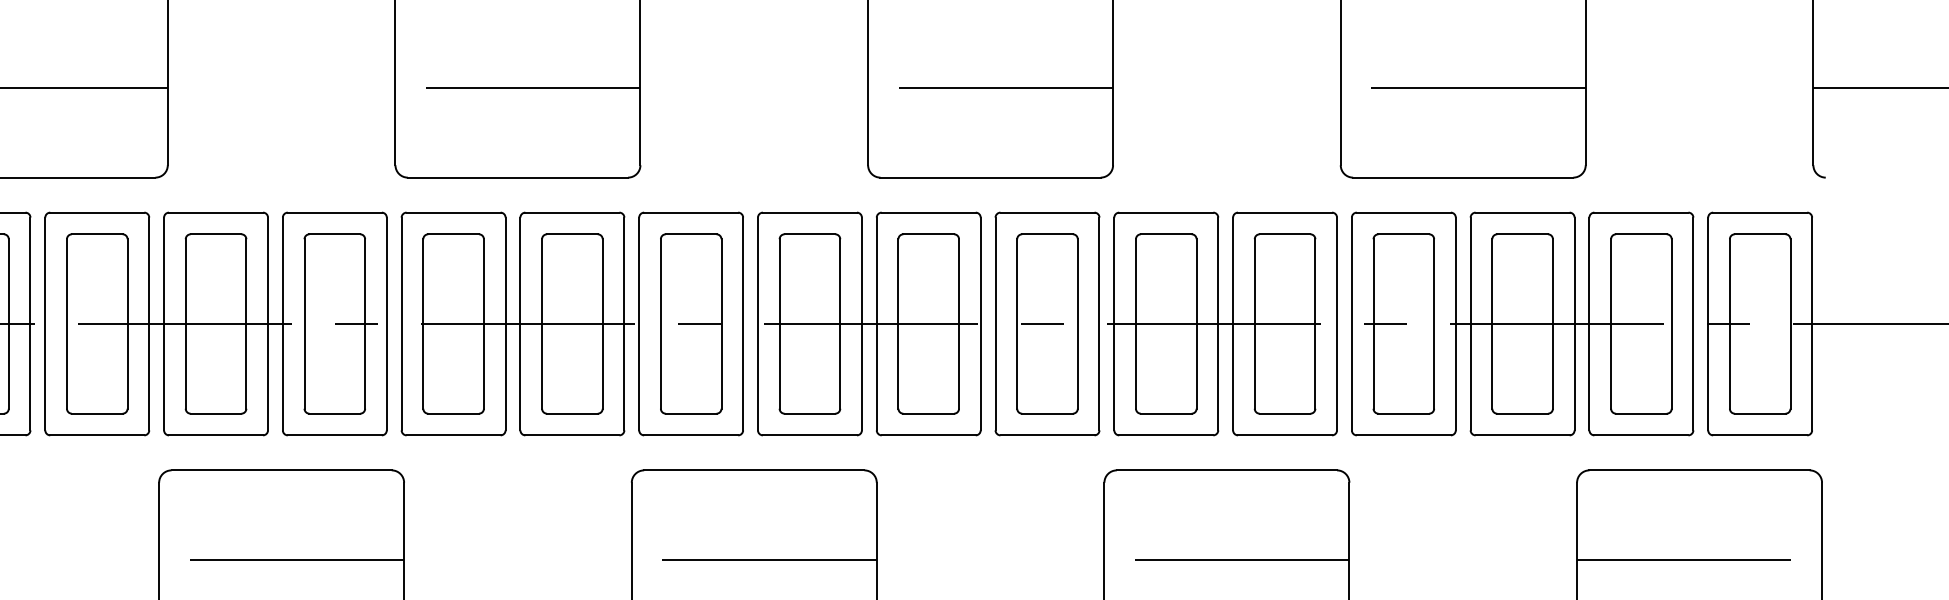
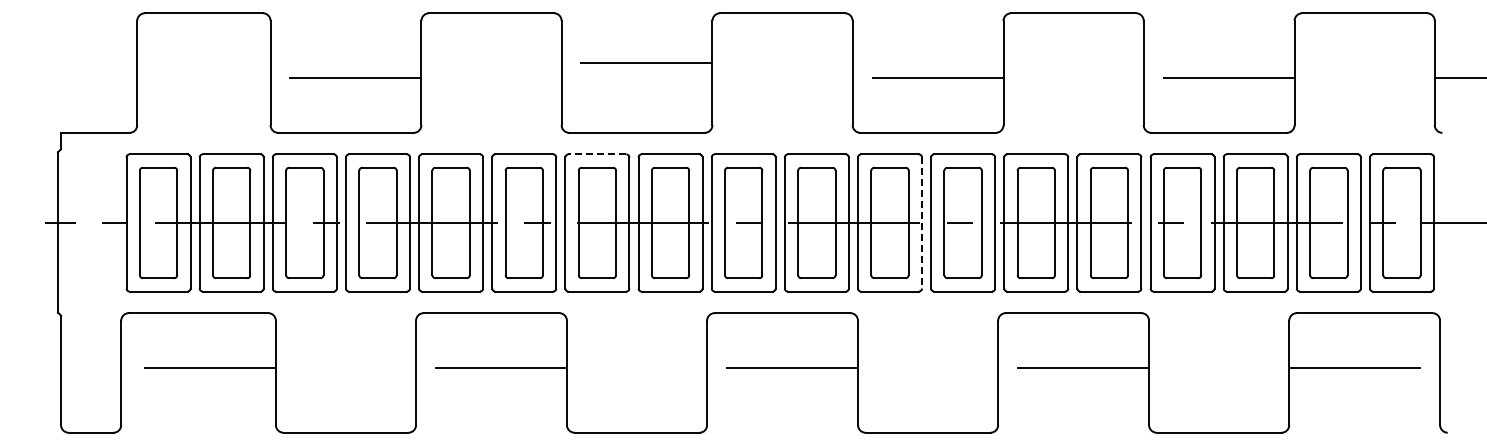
line: (517, 87) -> (636, 62), moved
line: (453, 212) -> (597, 154), solid -> dashed
line: (981, 323) -> (922, 222), solid -> dashed

